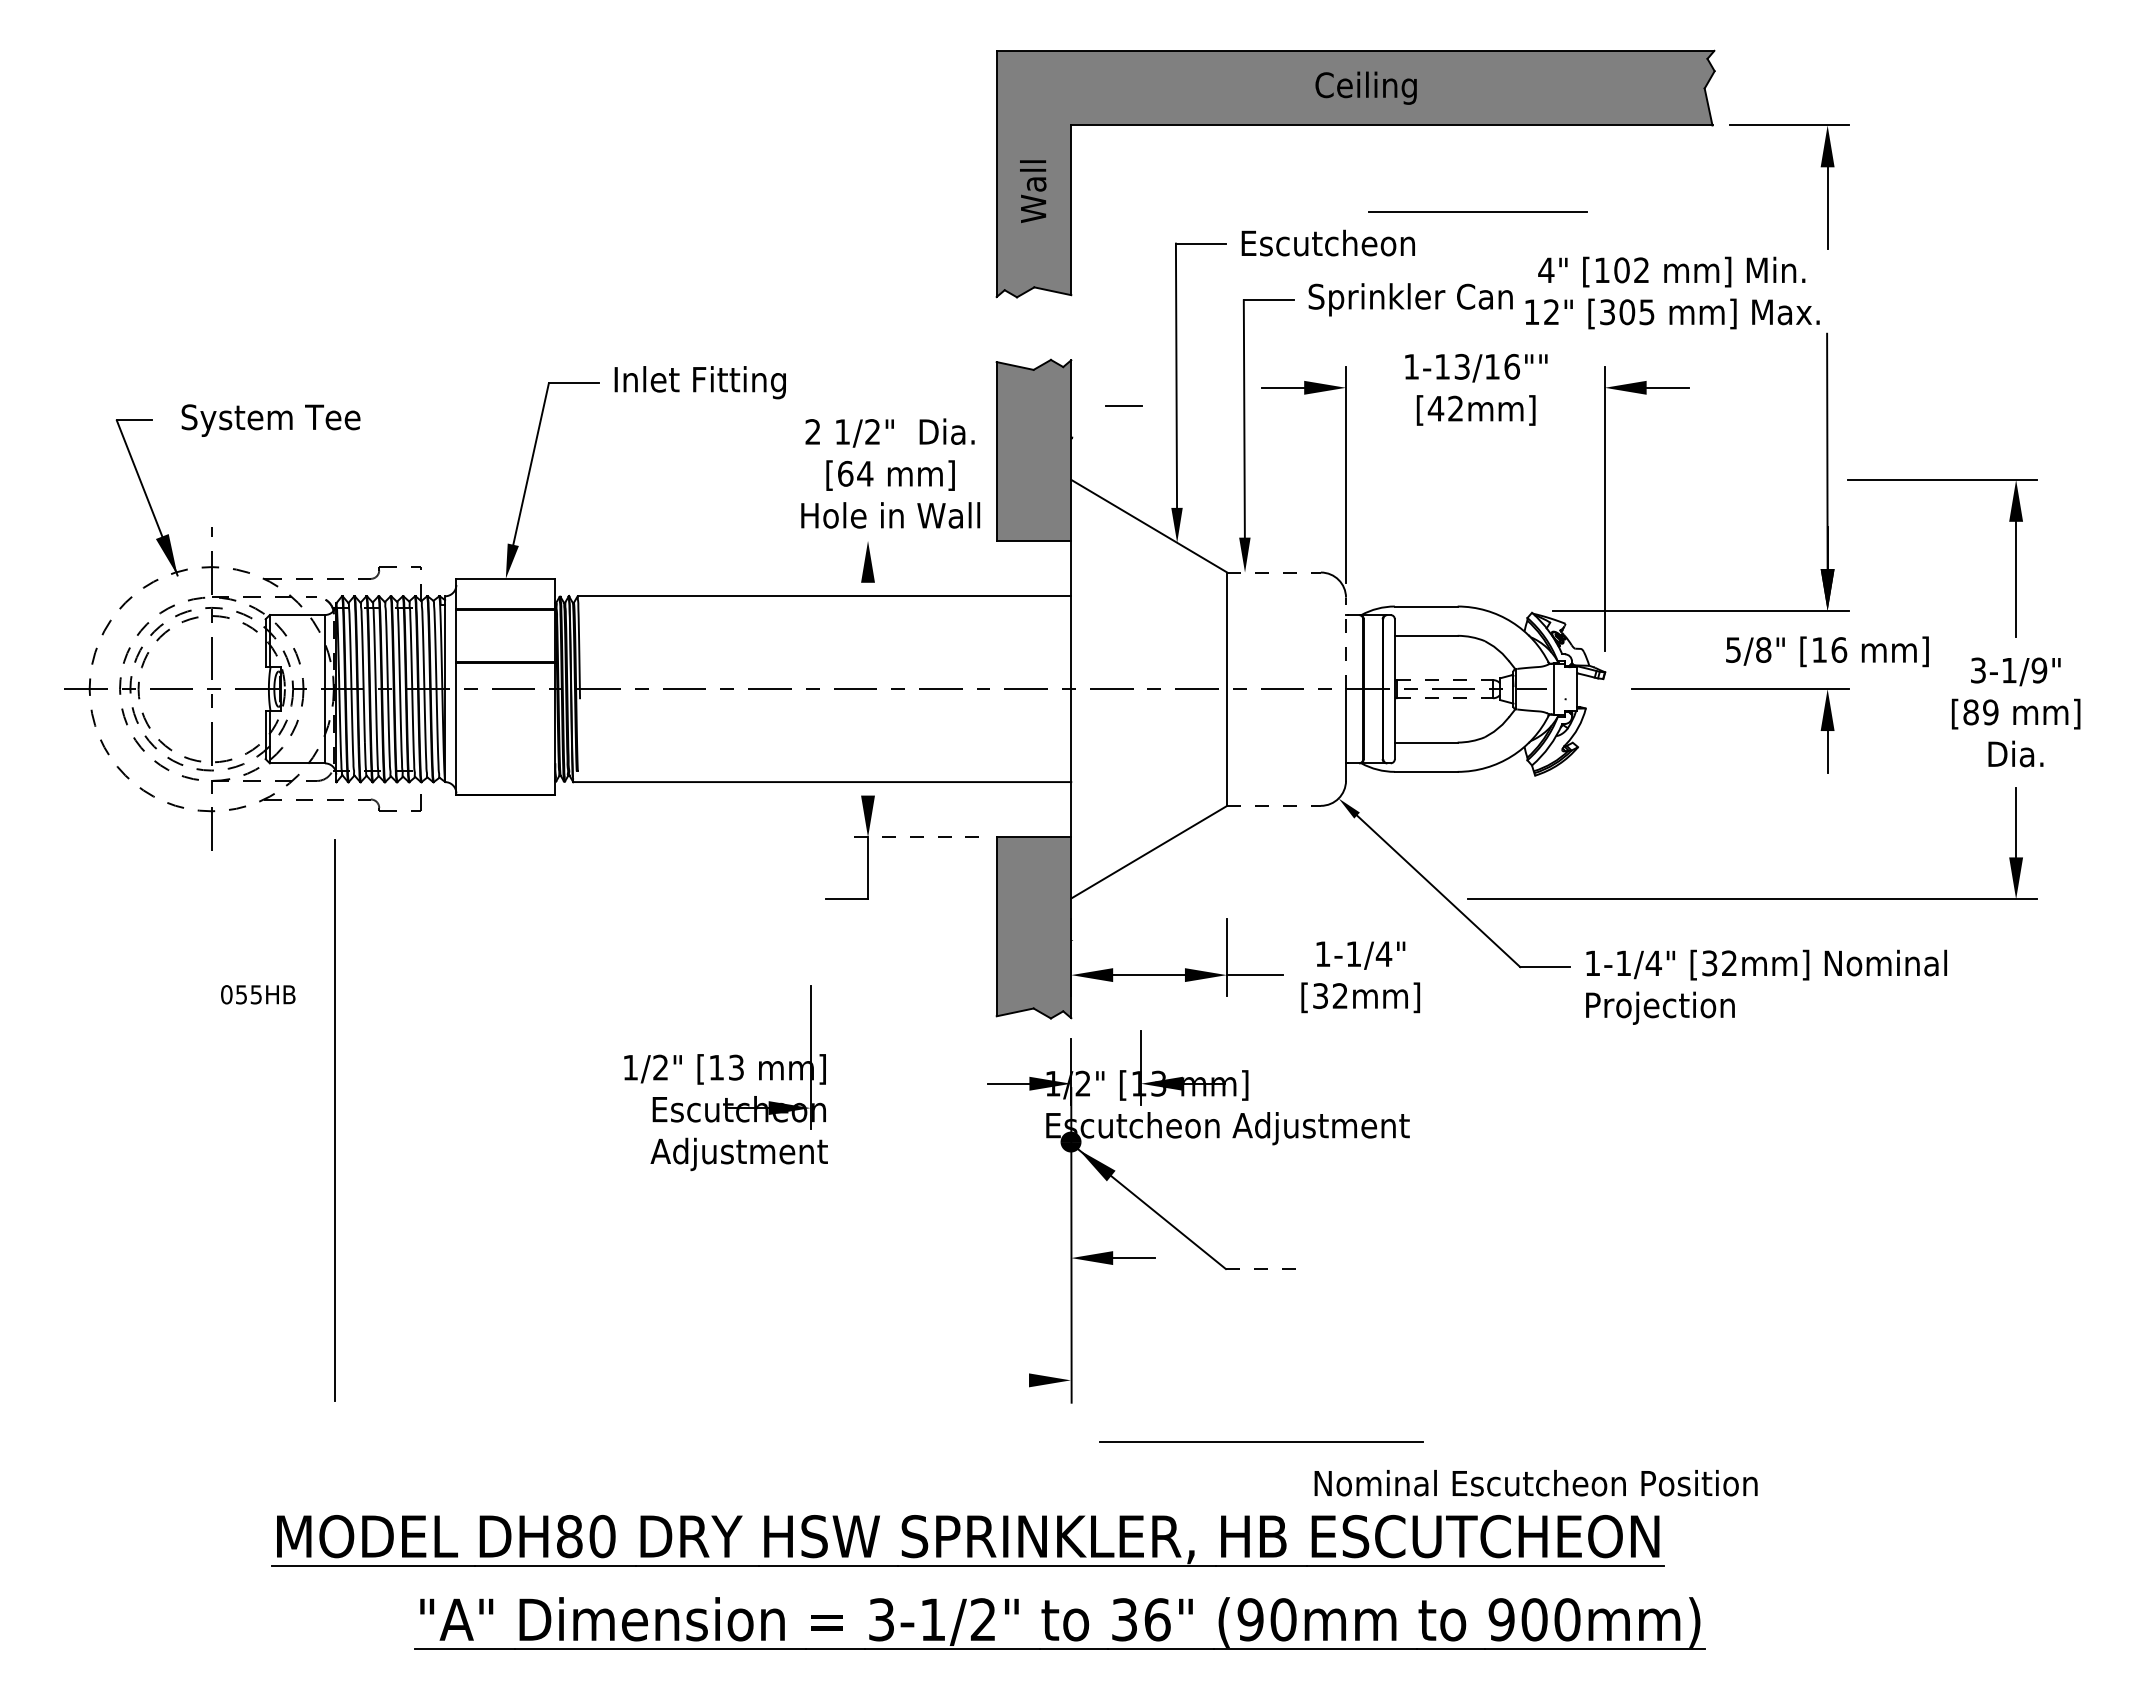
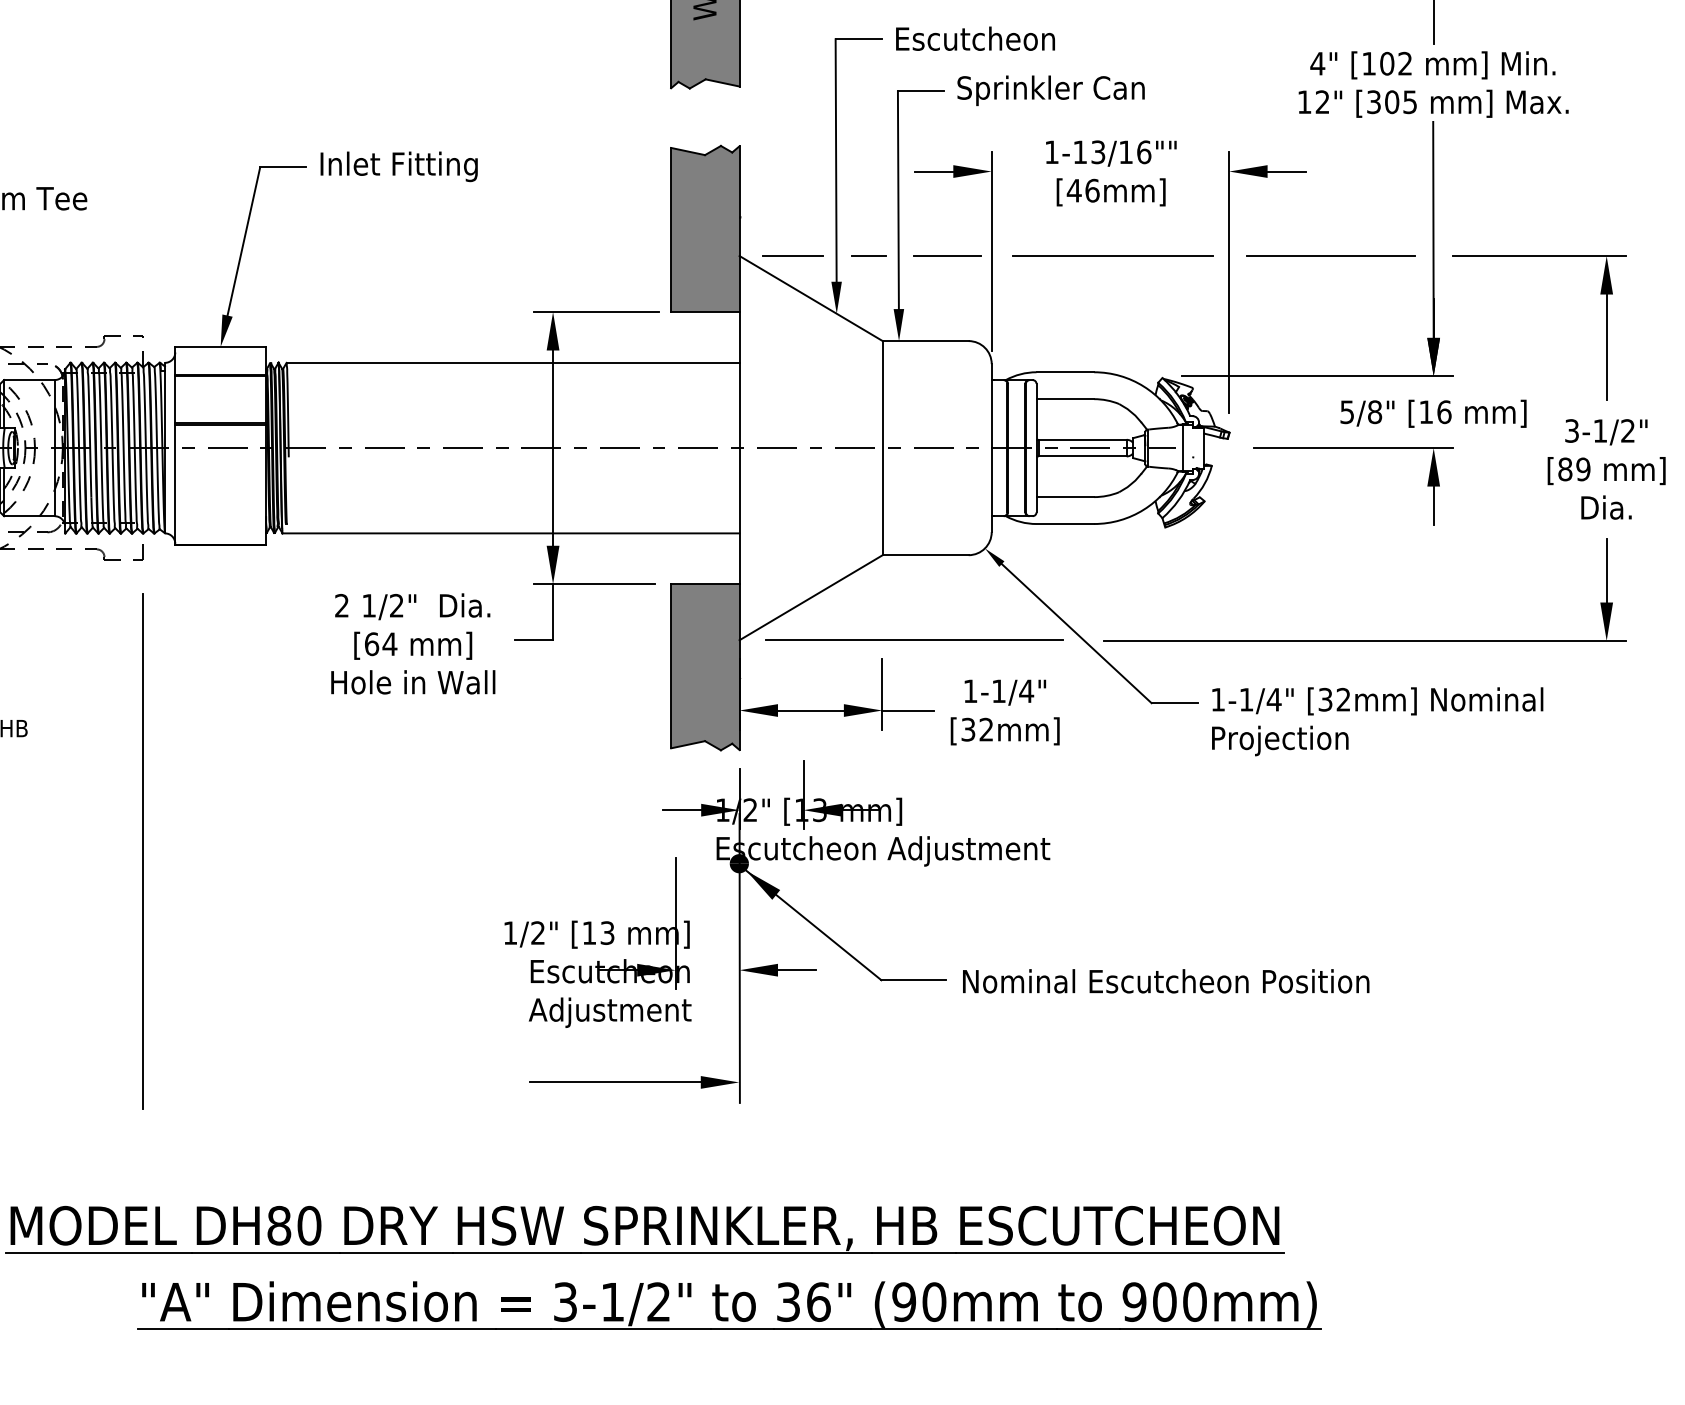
line: (1477, 211) -> (1112, 255), moved
text: (1672, 292) -> (1433, 84), moved
line: (1123, 405) -> (868, 255), moved
text: (1455, 408) -> (1092, 190), [42mm] -> [46mm]
text: (890, 473) -> (413, 643), moved
line: (1128, 479) -> (792, 255), added
line: (1297, 479) -> (947, 255), added
line: (1715, 479) -> (1330, 255), added
line: (915, 540) -> (596, 311), added
line: (1274, 572) -> (926, 341), dashed -> solid
line: (1346, 643) -> (992, 406), dashed -> solid
text: (2039, 670) -> (1628, 430), 3-1/9" -> 3-1/2"
line: (1445, 680) -> (1083, 440), dashed -> solid
line: (868, 688) -> (553, 447), added
line: (1445, 698) -> (1083, 456), dashed -> solid
line: (1274, 805) -> (926, 554), dashed -> solid
line: (912, 837) -> (593, 584), dashed -> solid
part: (725, 1078) -> (597, 943), moved
line: (334, 1120) -> (142, 851), moved
line: (1261, 1269) -> (914, 980), dashed -> solid
line: (935, 1380) -> (614, 1082), added
line: (1261, 1441) -> (914, 640), moved
text: (1535, 1483) -> (1165, 981), moved

